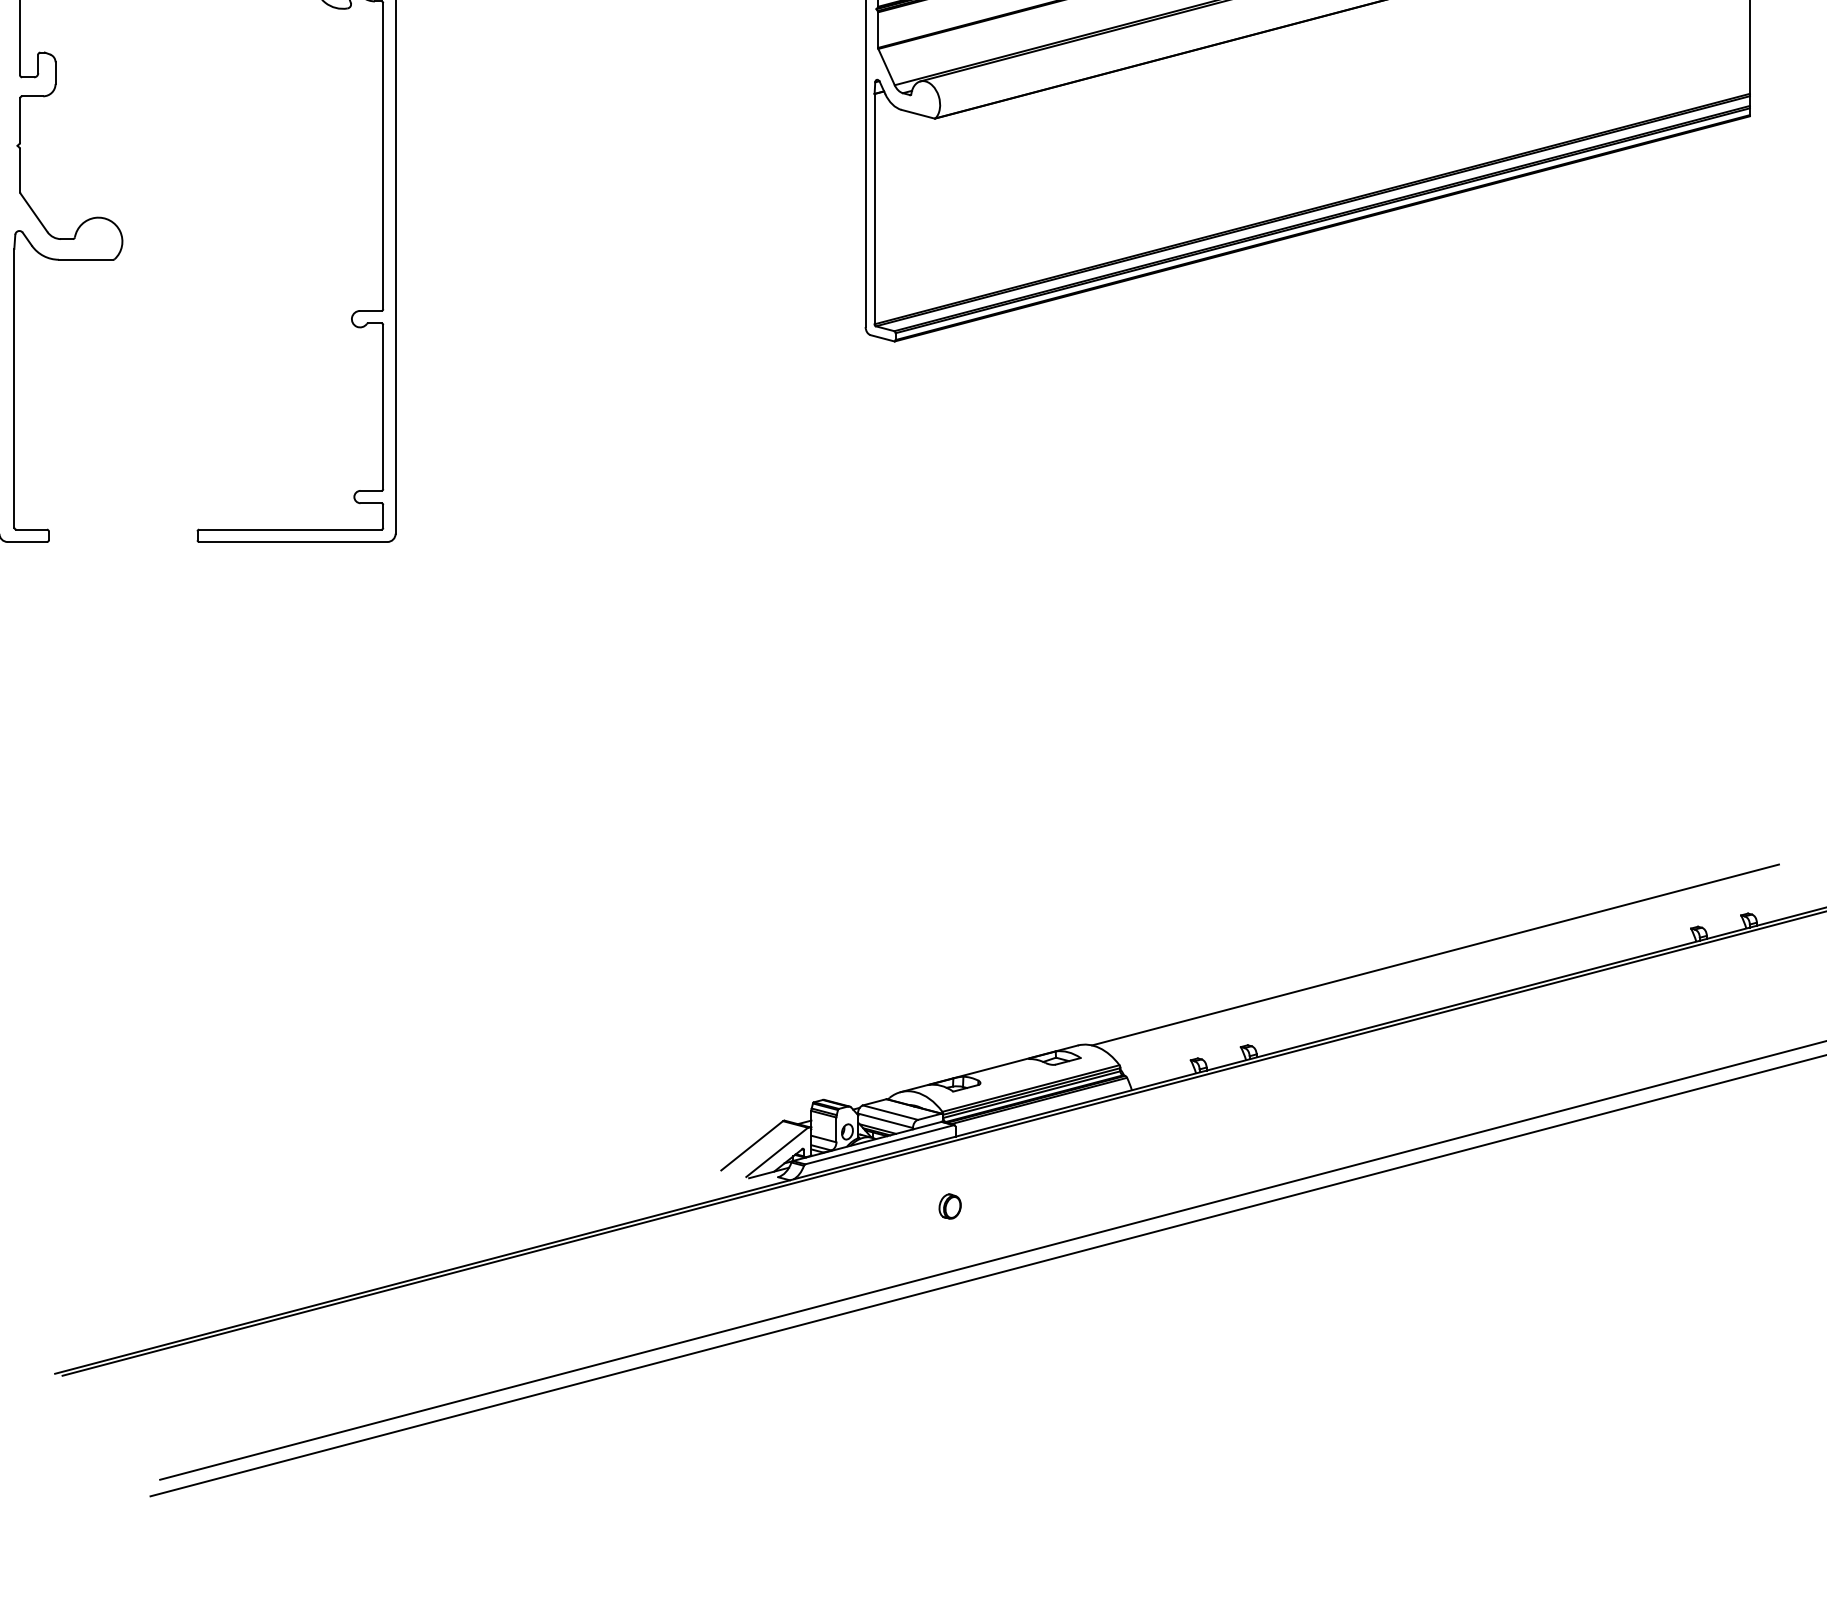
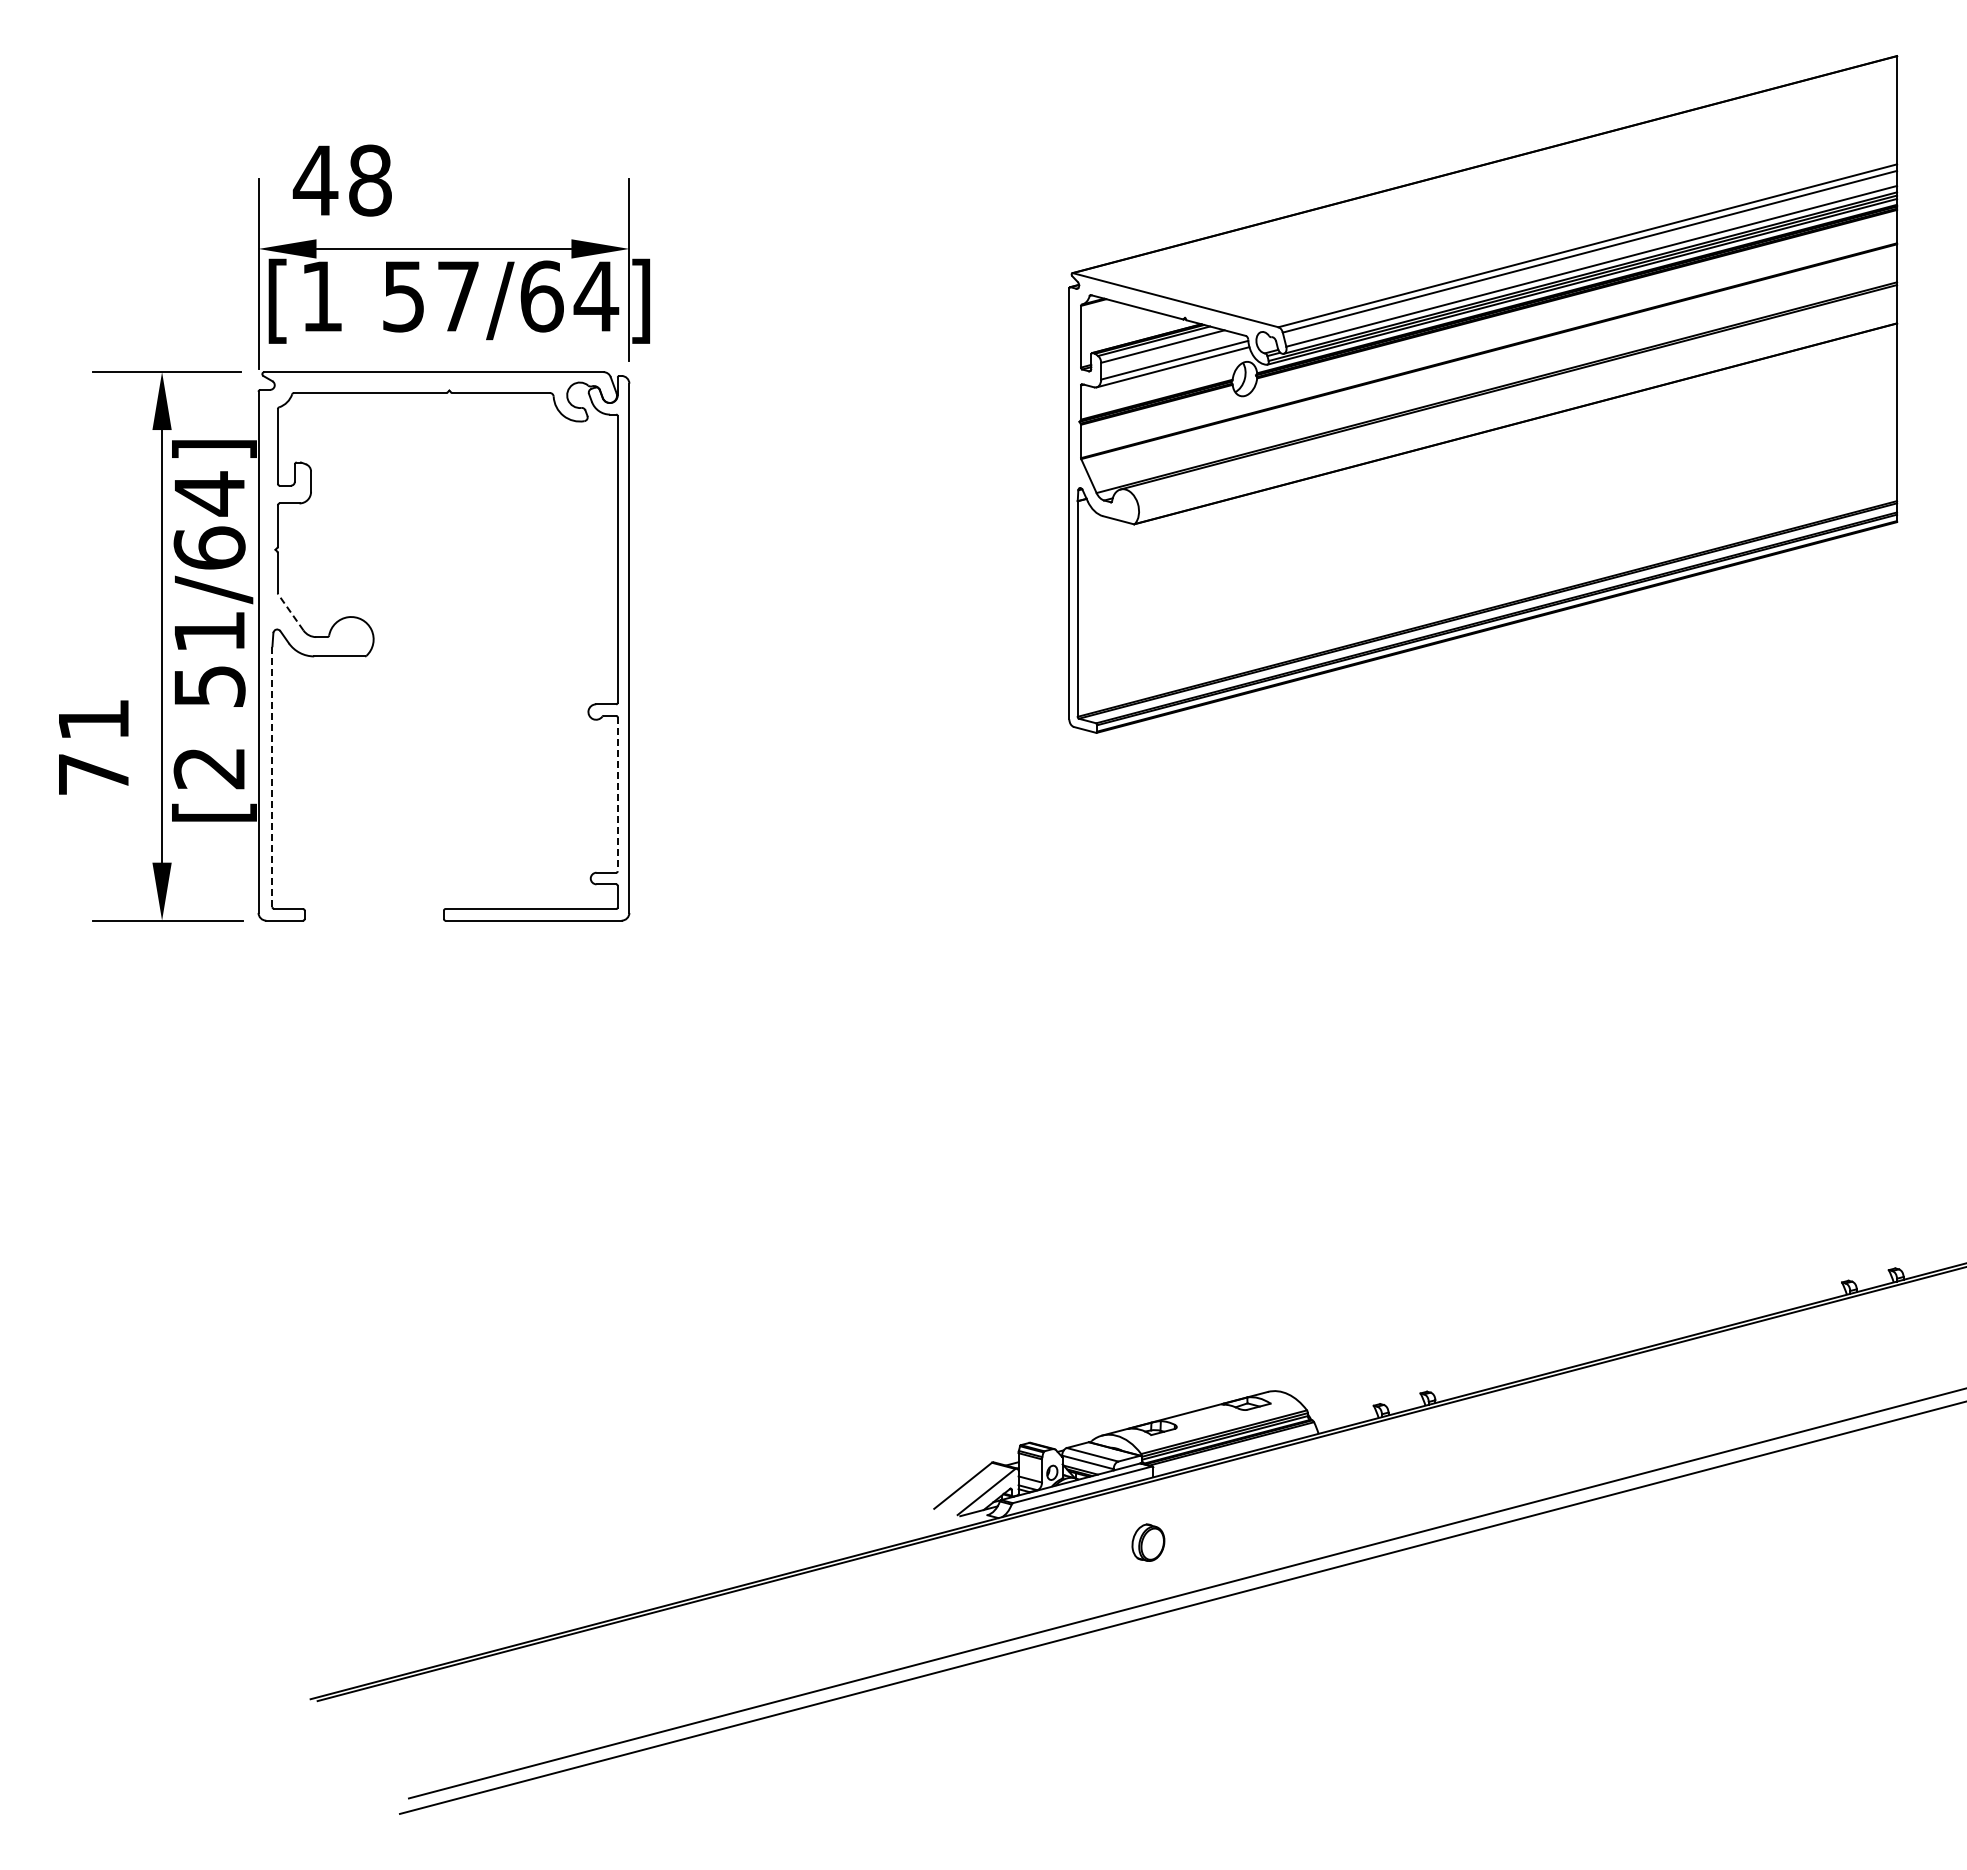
line: (33, 212) -> (290, 612), solid -> dashed
line: (14, 388) -> (272, 776), solid -> dashed
line: (382, 407) -> (617, 794), solid -> dashed
line: (1435, 954) -> (1602, 1306), removed
part: (950, 1206) -> (1148, 1542), size x1.6

